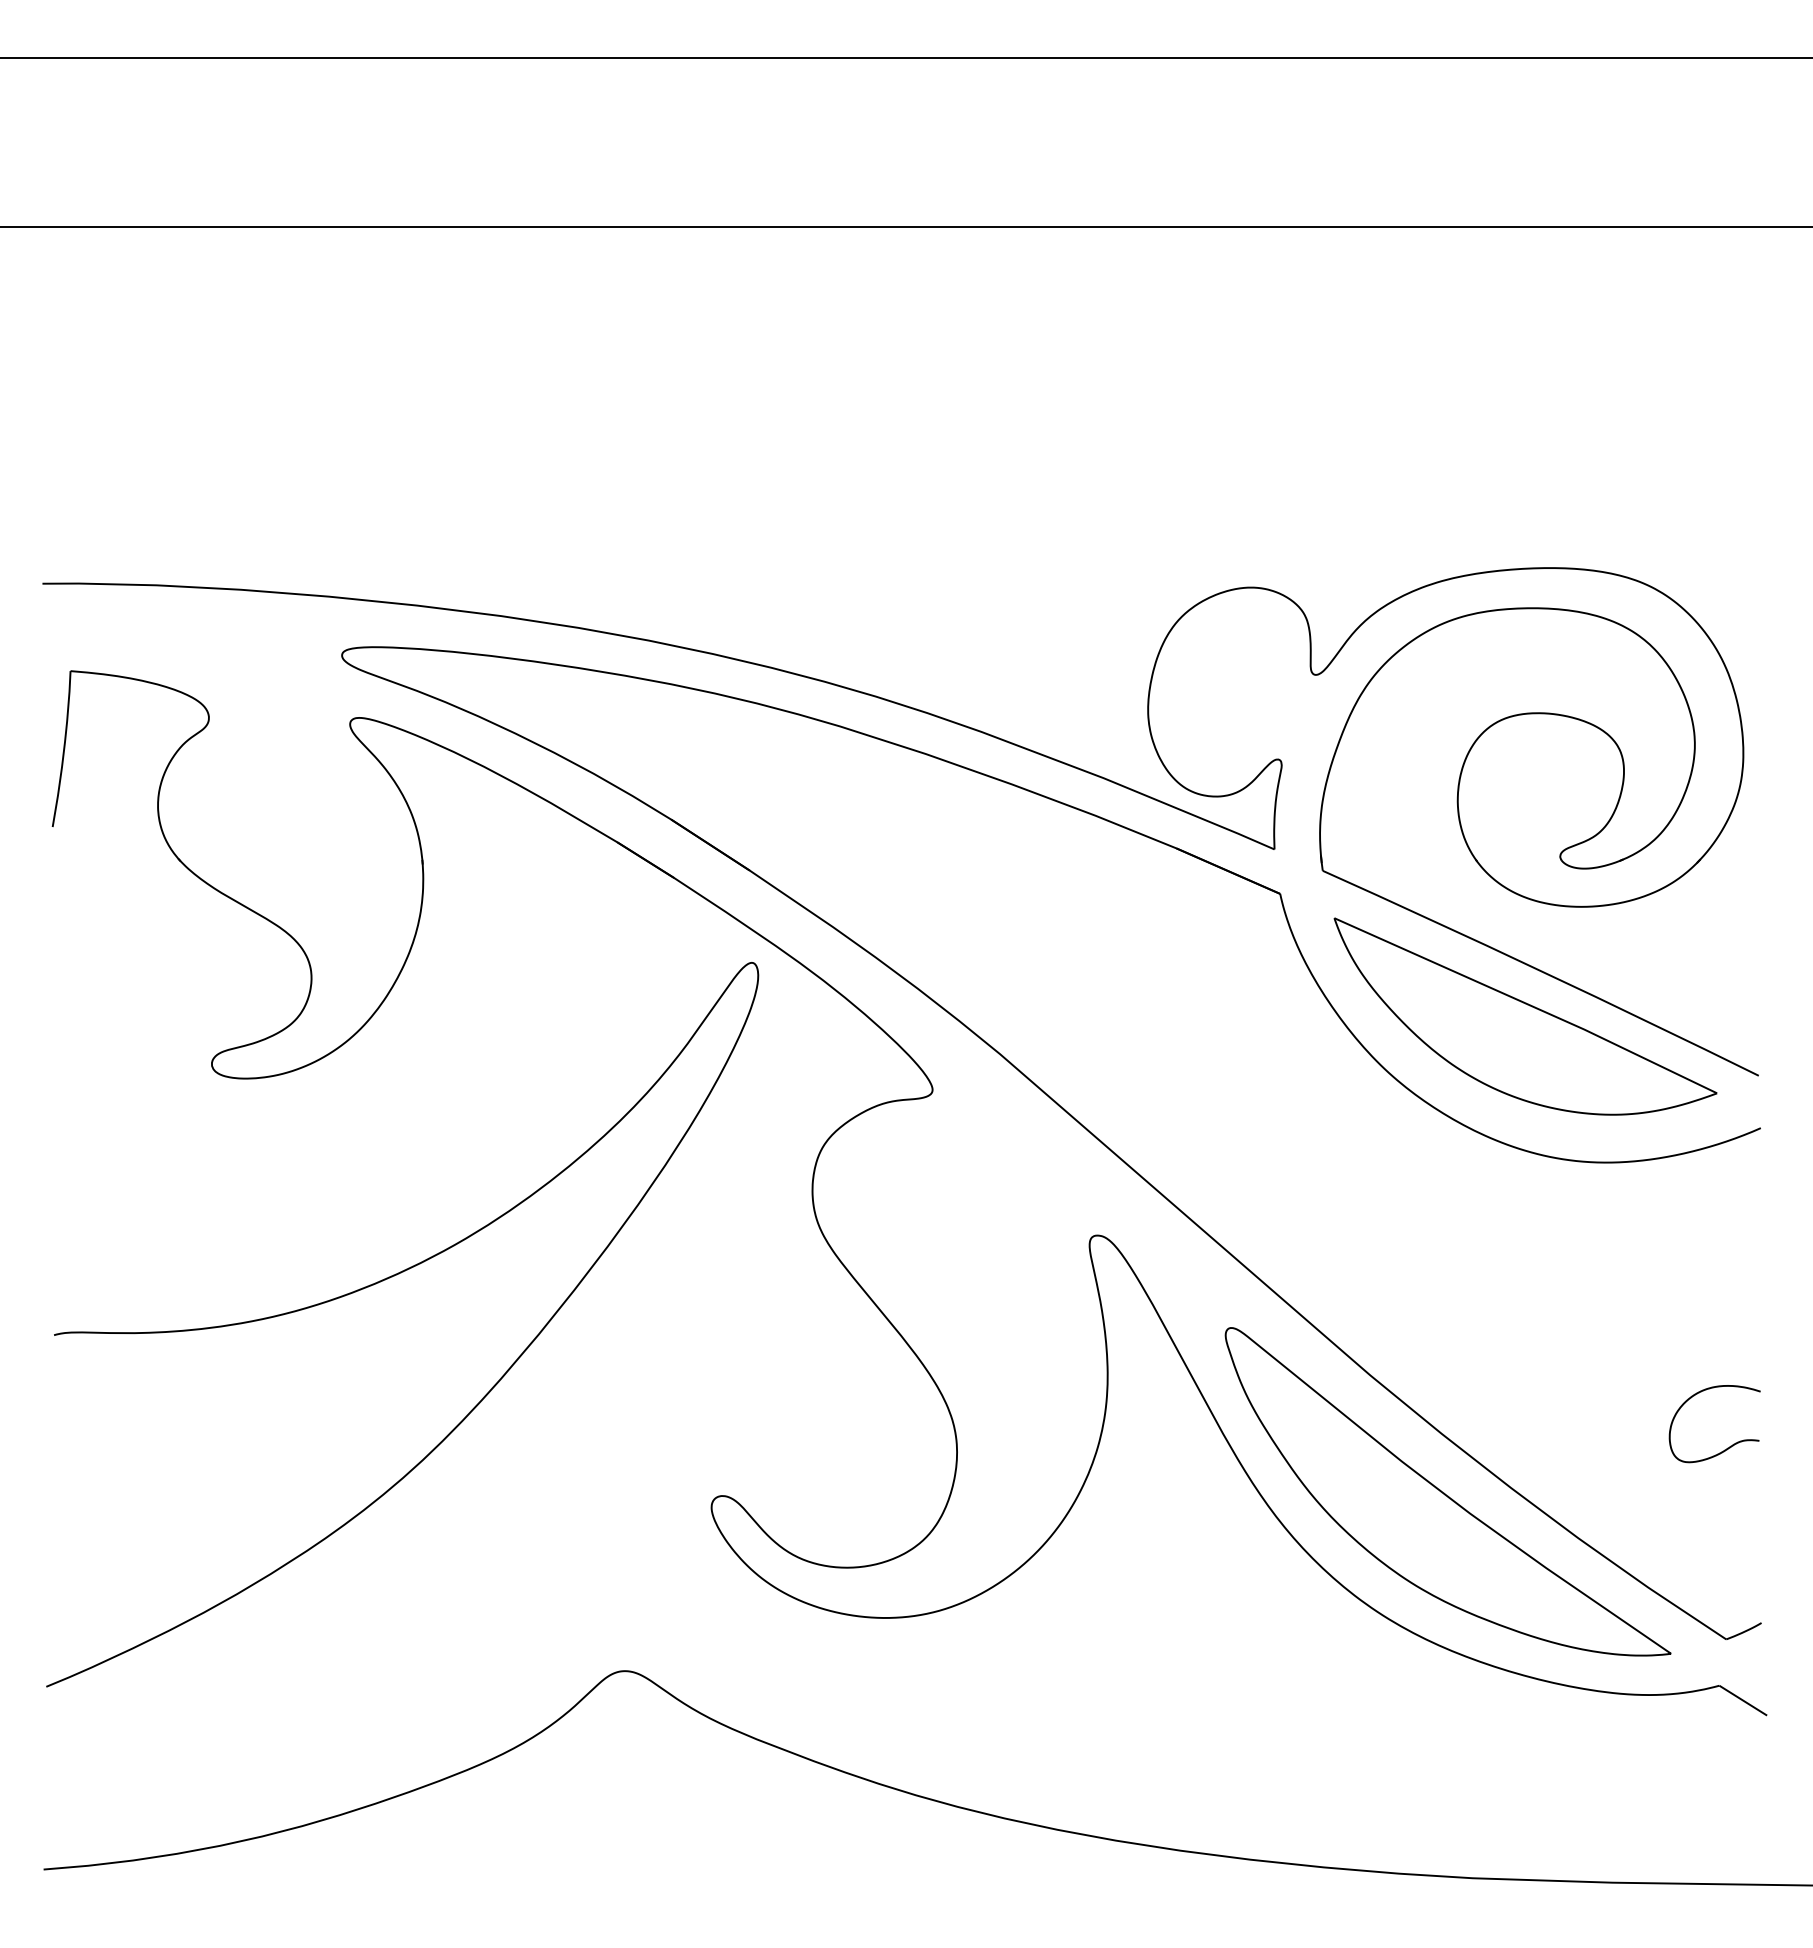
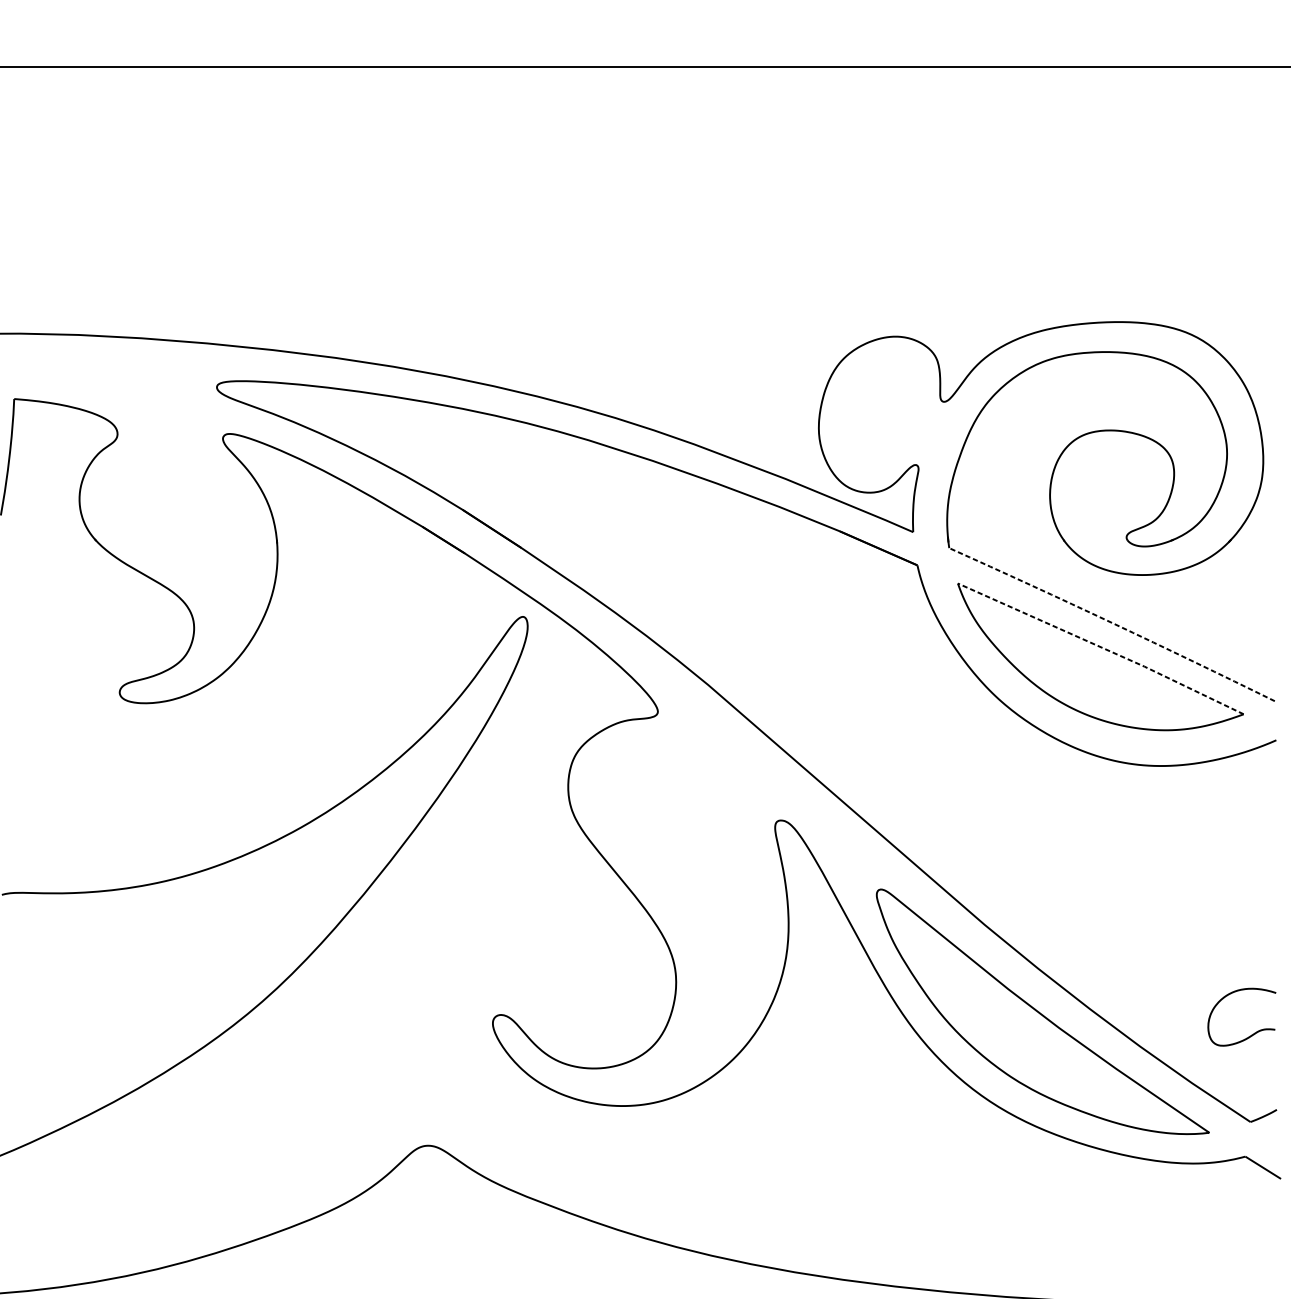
arc: (1541, 971) -> (1112, 623), solid -> dashed
line: (1526, 1004) -> (1101, 647), solid -> dashed
curve: (1730, 1445) -> (1253, 1033), moved

